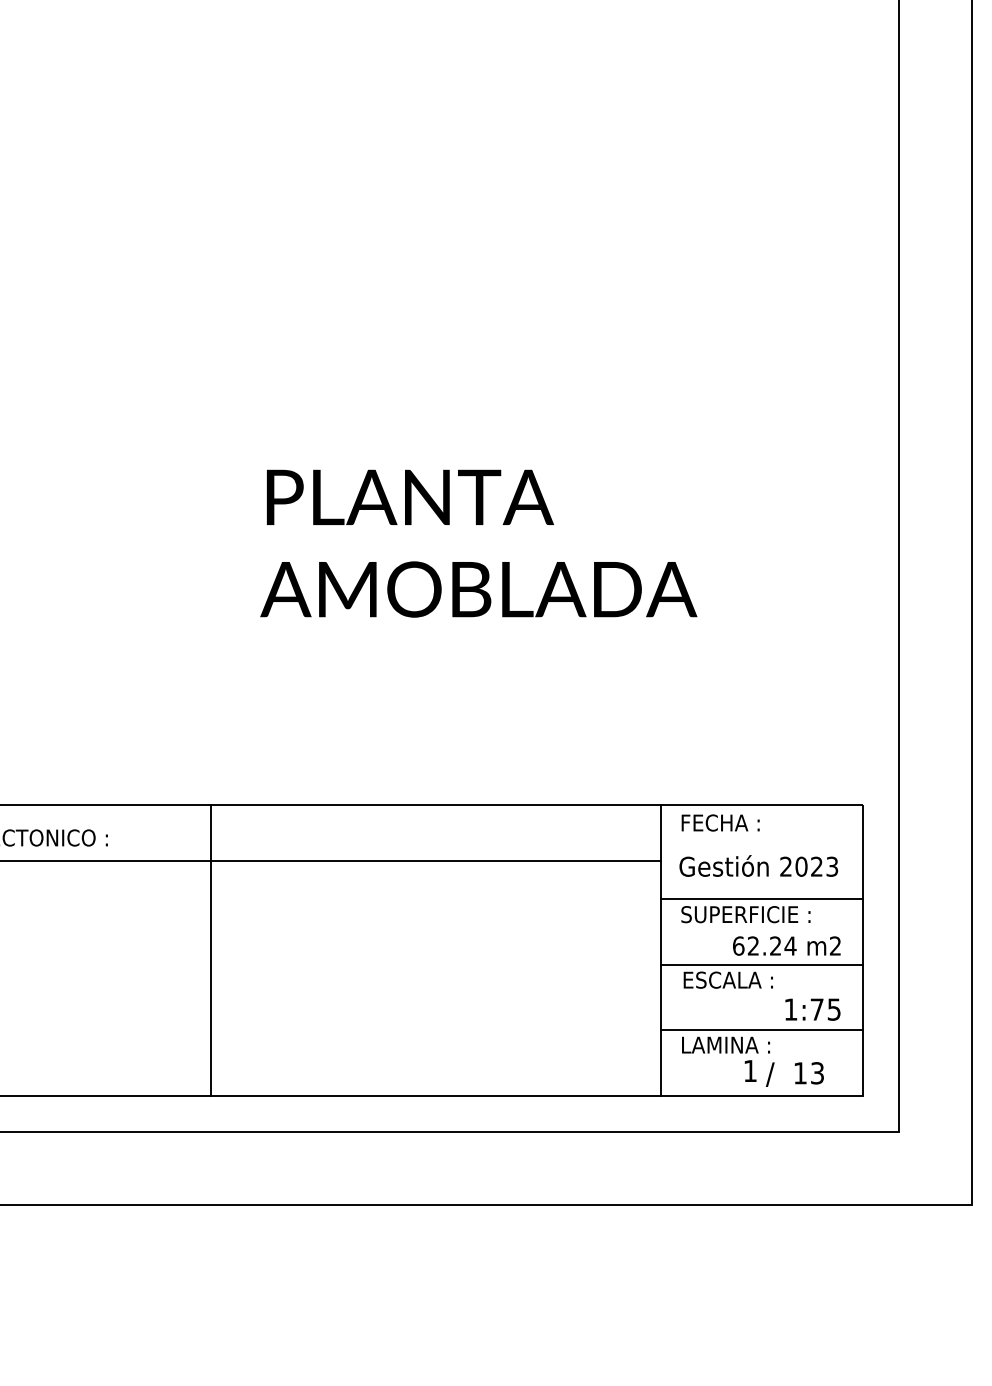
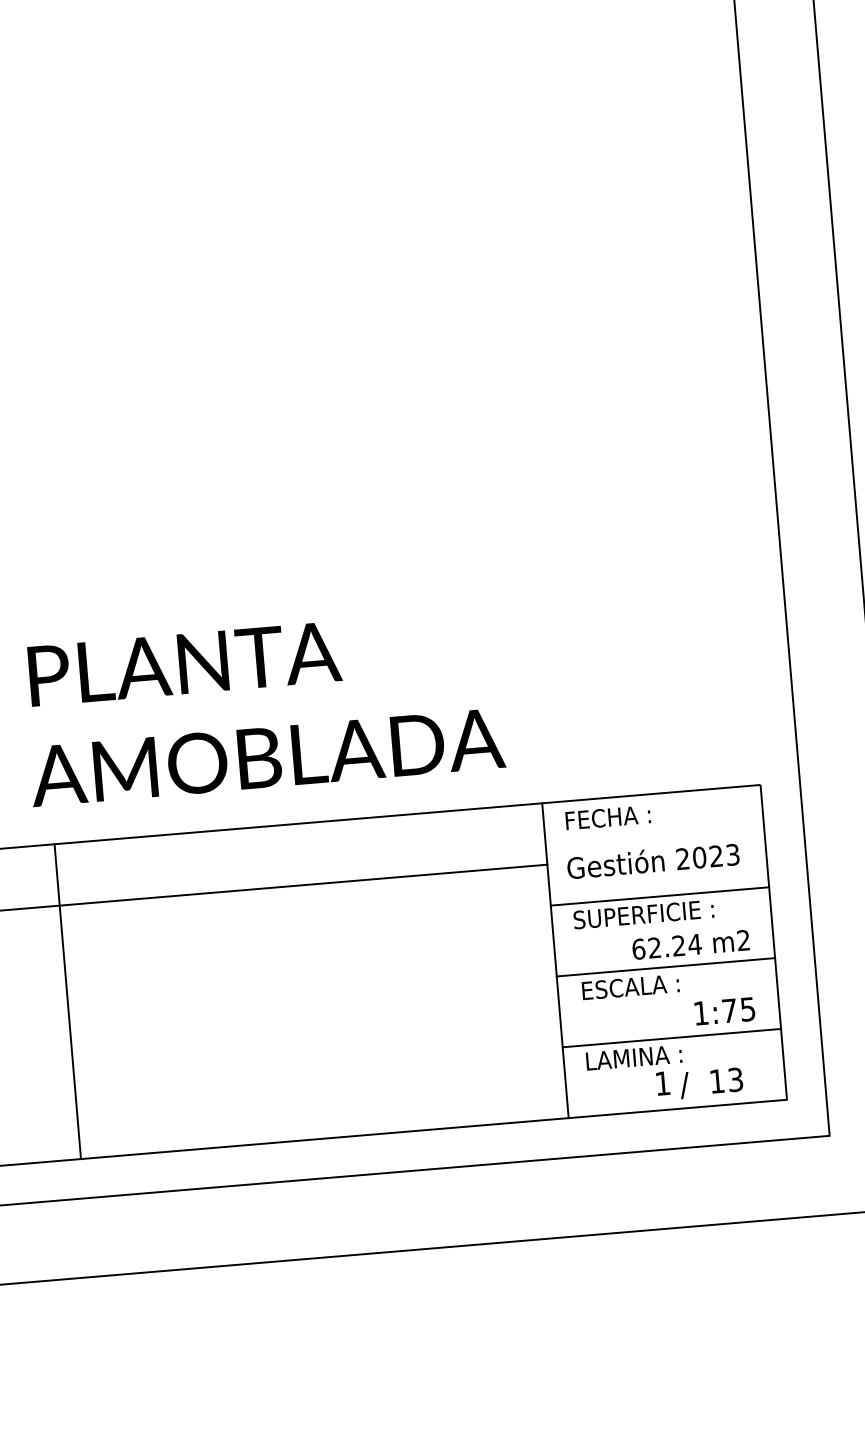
text: (478, 543) -> (262, 707), moved

